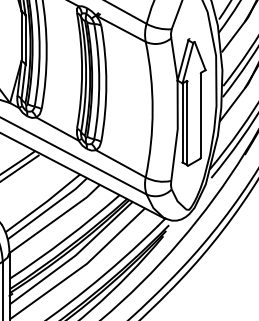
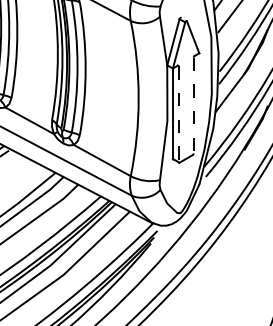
line: (200, 115) -> (193, 105), solid -> dashed
line: (187, 123) -> (178, 114), solid -> dashed

